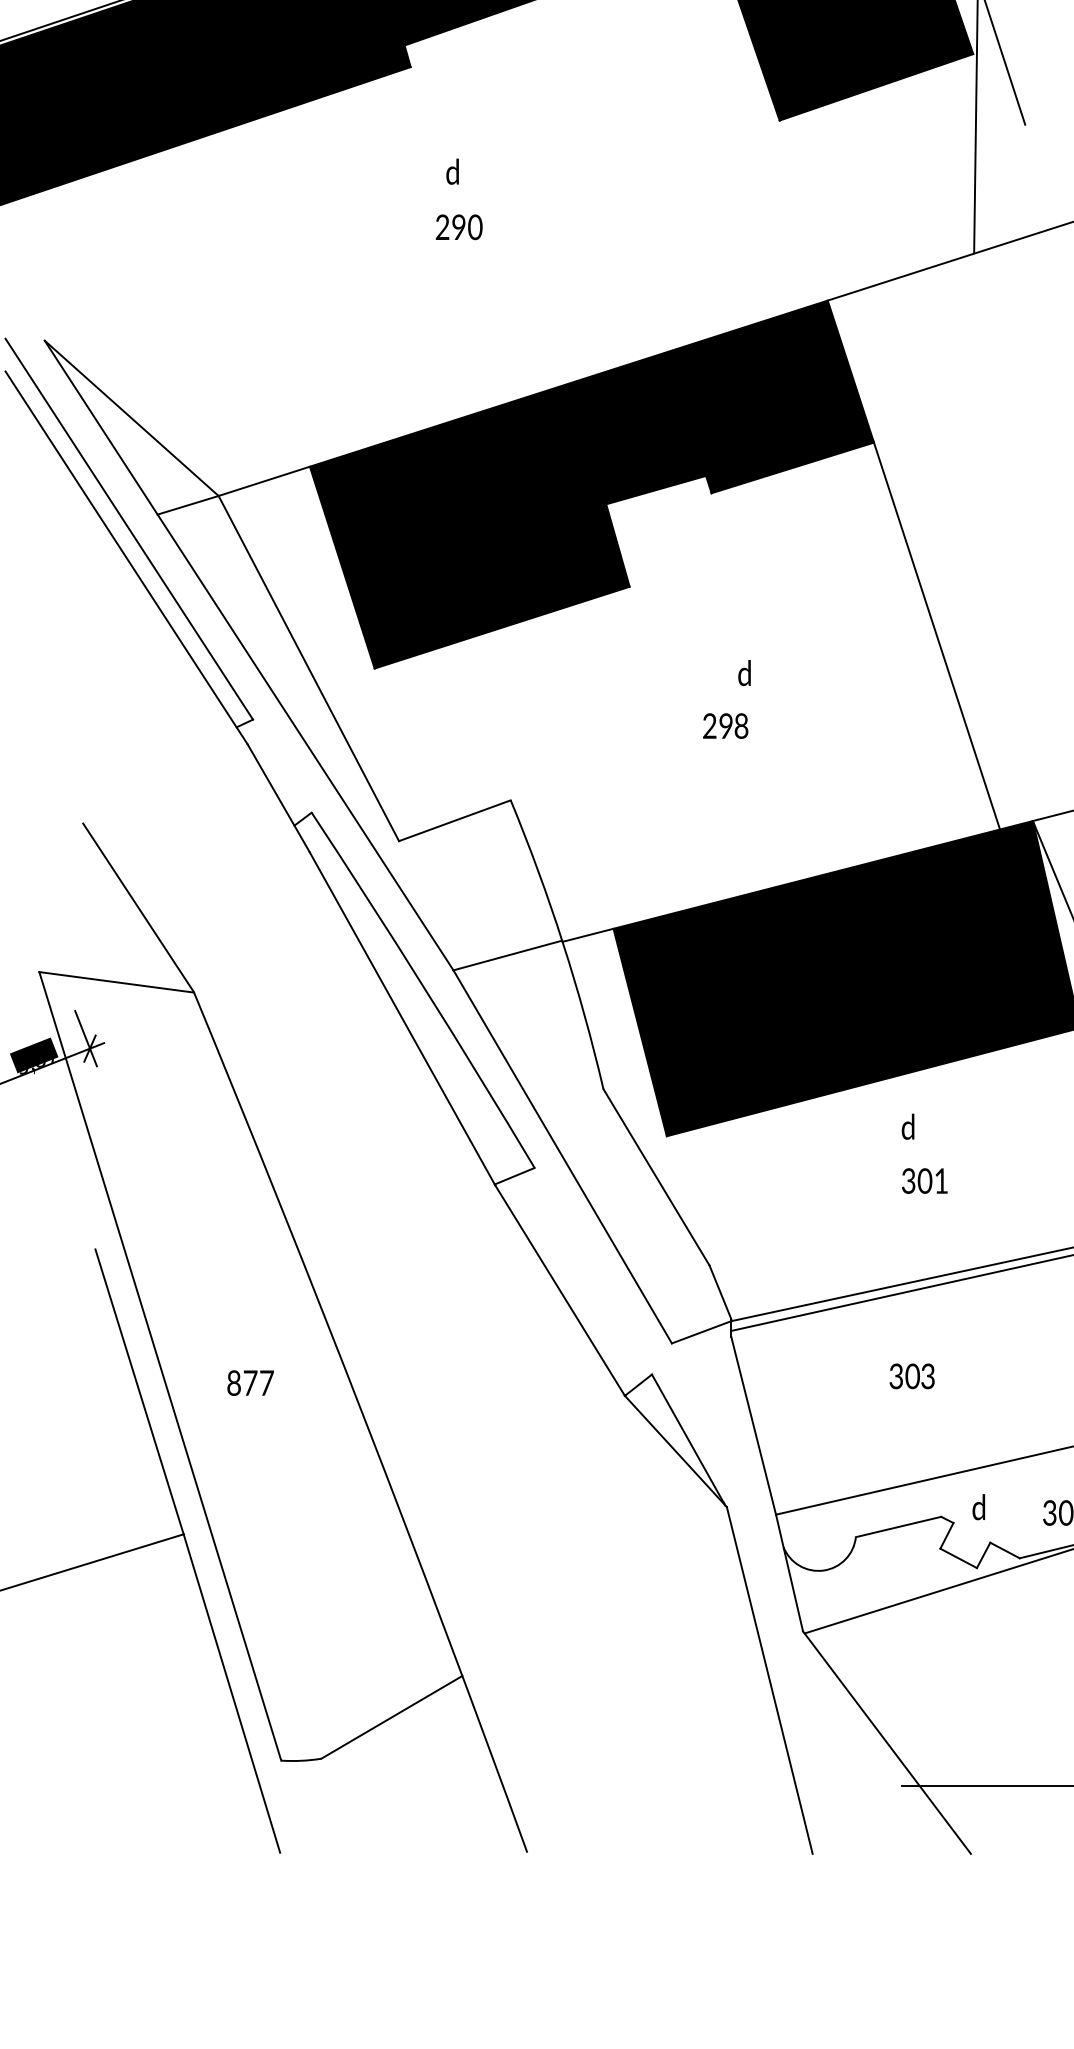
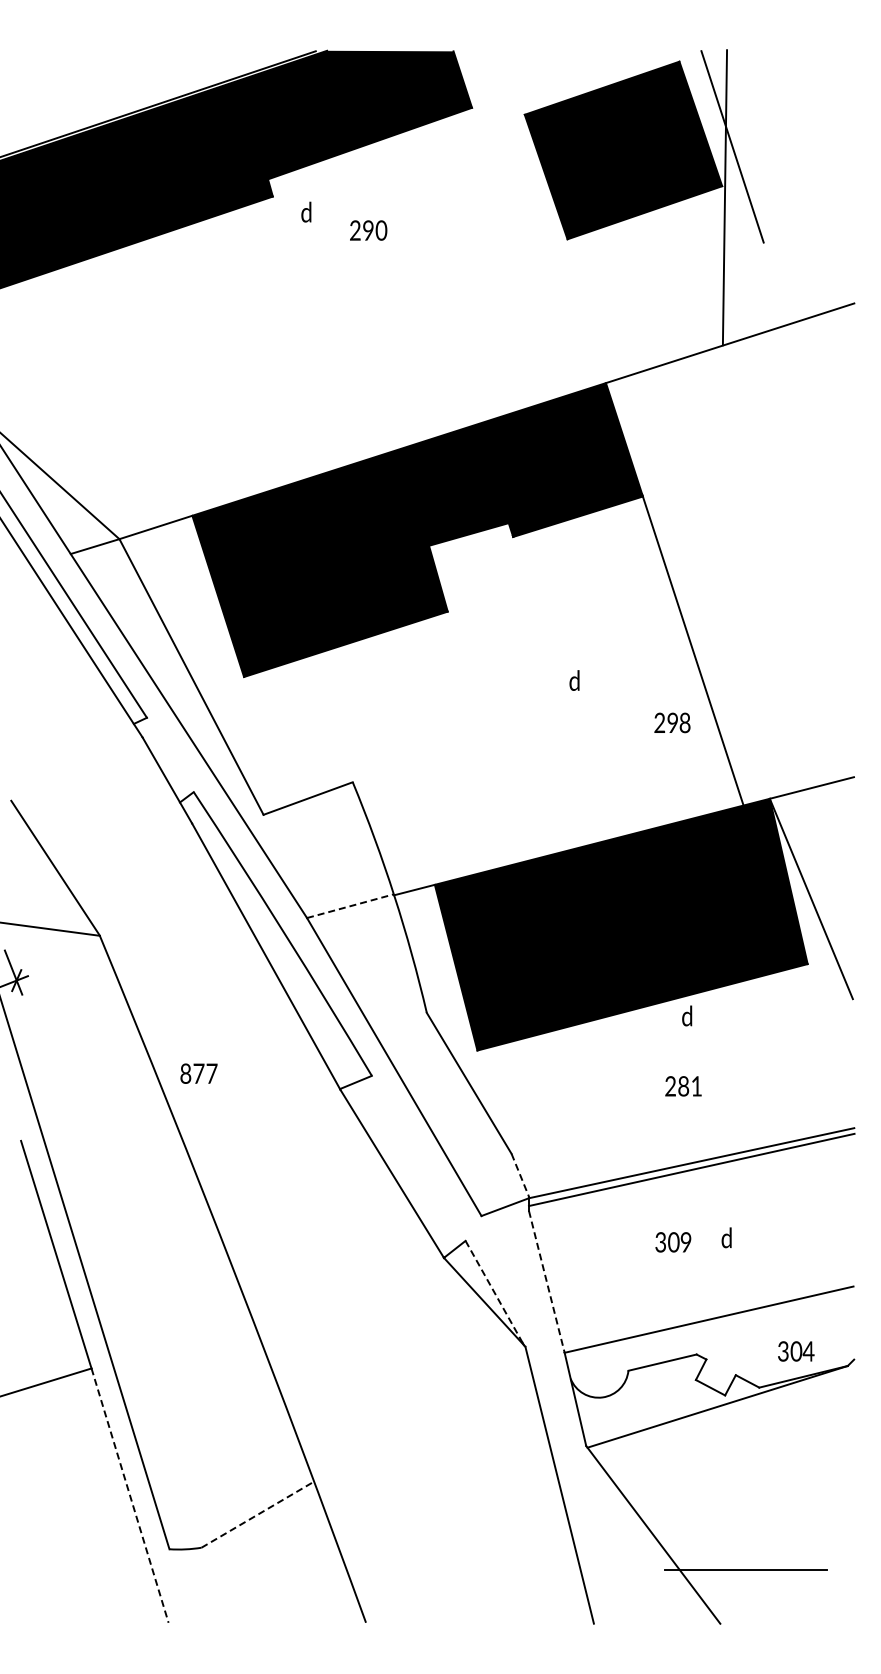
text: (452, 170) -> (306, 211), moved
text: (459, 227) -> (368, 230), moved
text: (744, 672) -> (574, 680), moved
text: (725, 725) -> (672, 722), moved
line: (507, 955) -> (350, 906), solid -> dashed
text: (908, 1126) -> (687, 1015), moved
text: (917, 1181) -> (677, 1086), 301 -> 281
line: (720, 1292) -> (520, 1175), solid -> dashed
text: (927, 1376) -> (685, 1242), 3 -> 9
text: (249, 1382) -> (198, 1073), moved
line: (753, 1426) -> (546, 1282), solid -> dashed
line: (688, 1440) -> (494, 1293), solid -> dashed
text: (978, 1506) -> (726, 1237), moved
line: (232, 1693) -> (130, 1495), solid -> dashed
line: (392, 1717) -> (258, 1514), solid -> dashed

